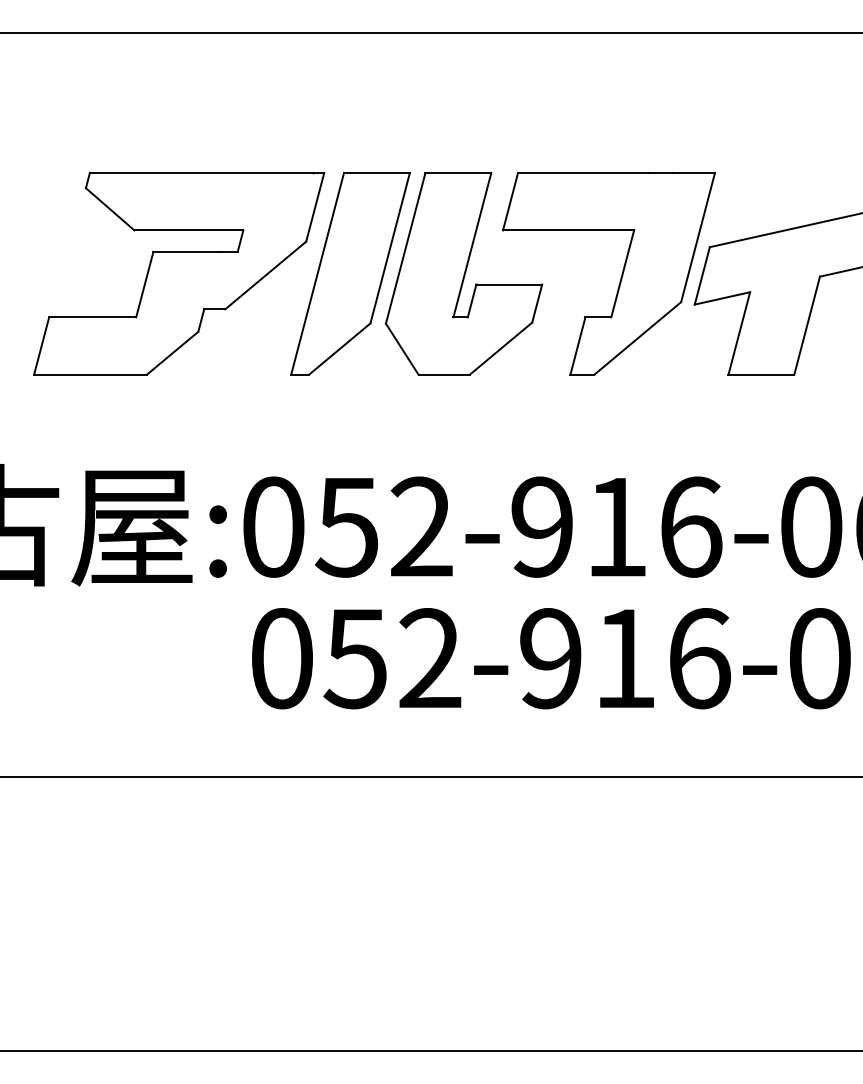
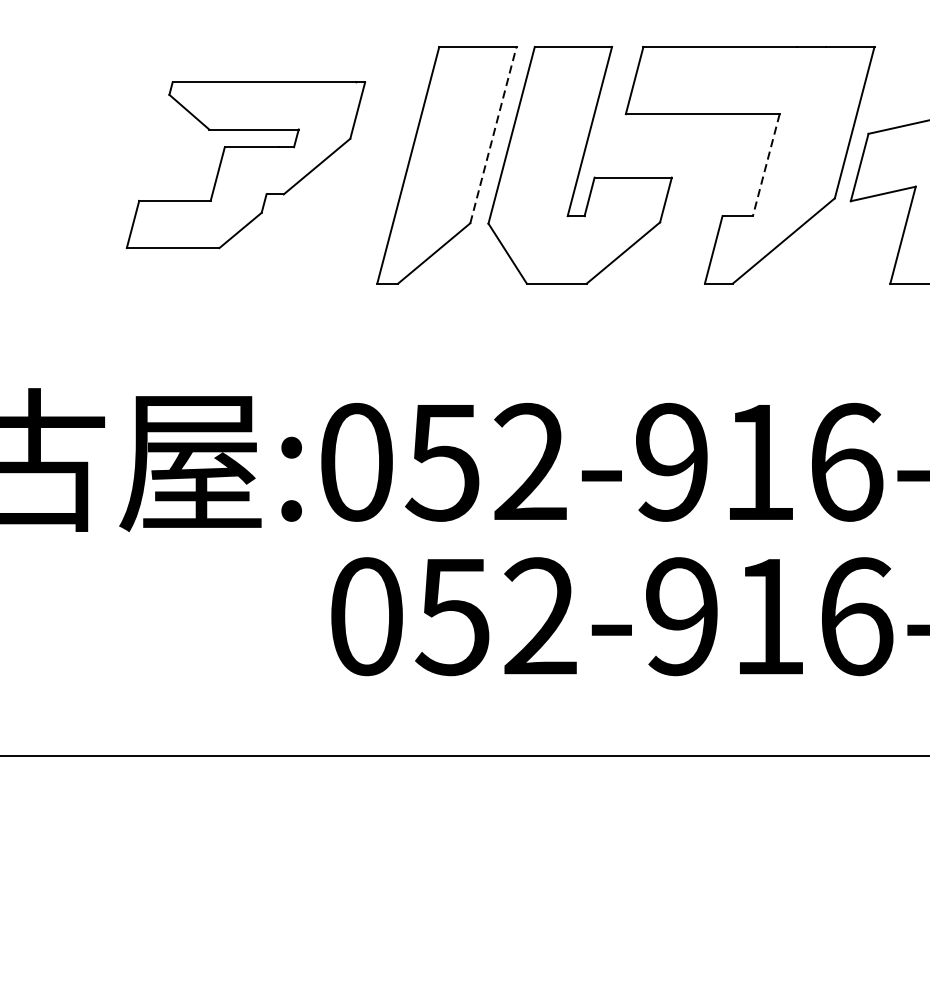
line: (390, 248) -> (493, 135), solid -> dashed
part: (179, 273) -> (246, 164), size x0.7
line: (622, 273) -> (766, 164), solid -> dashed

